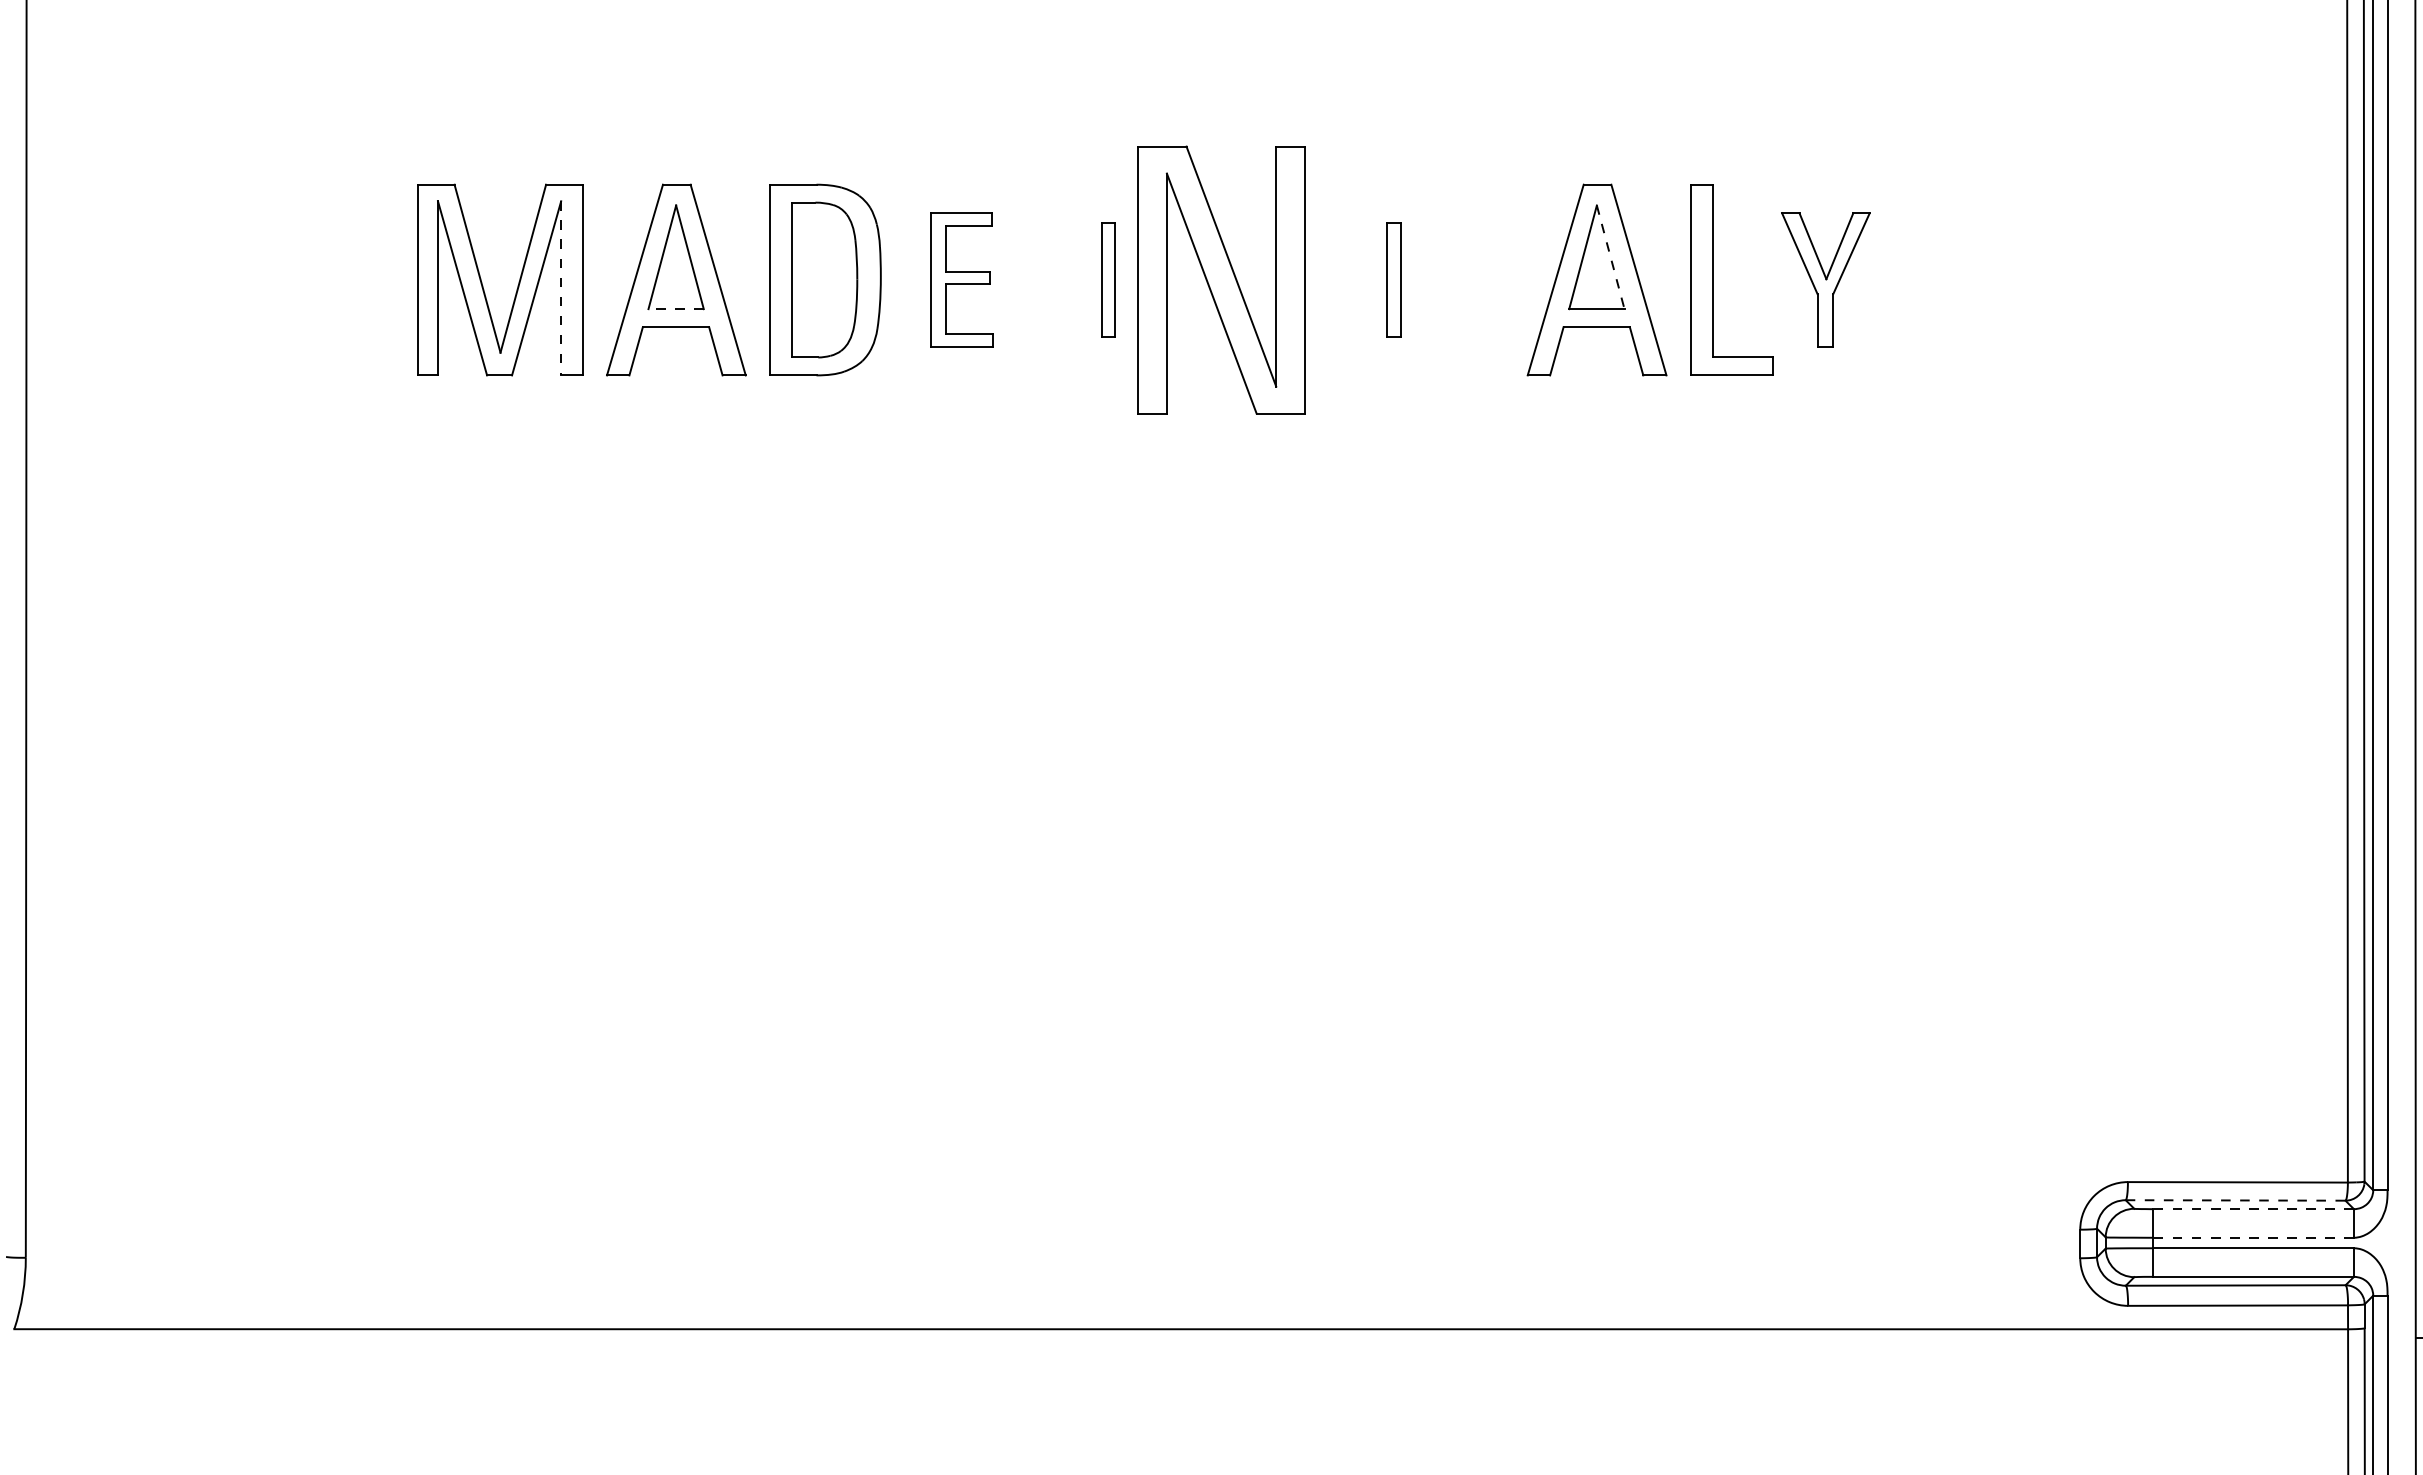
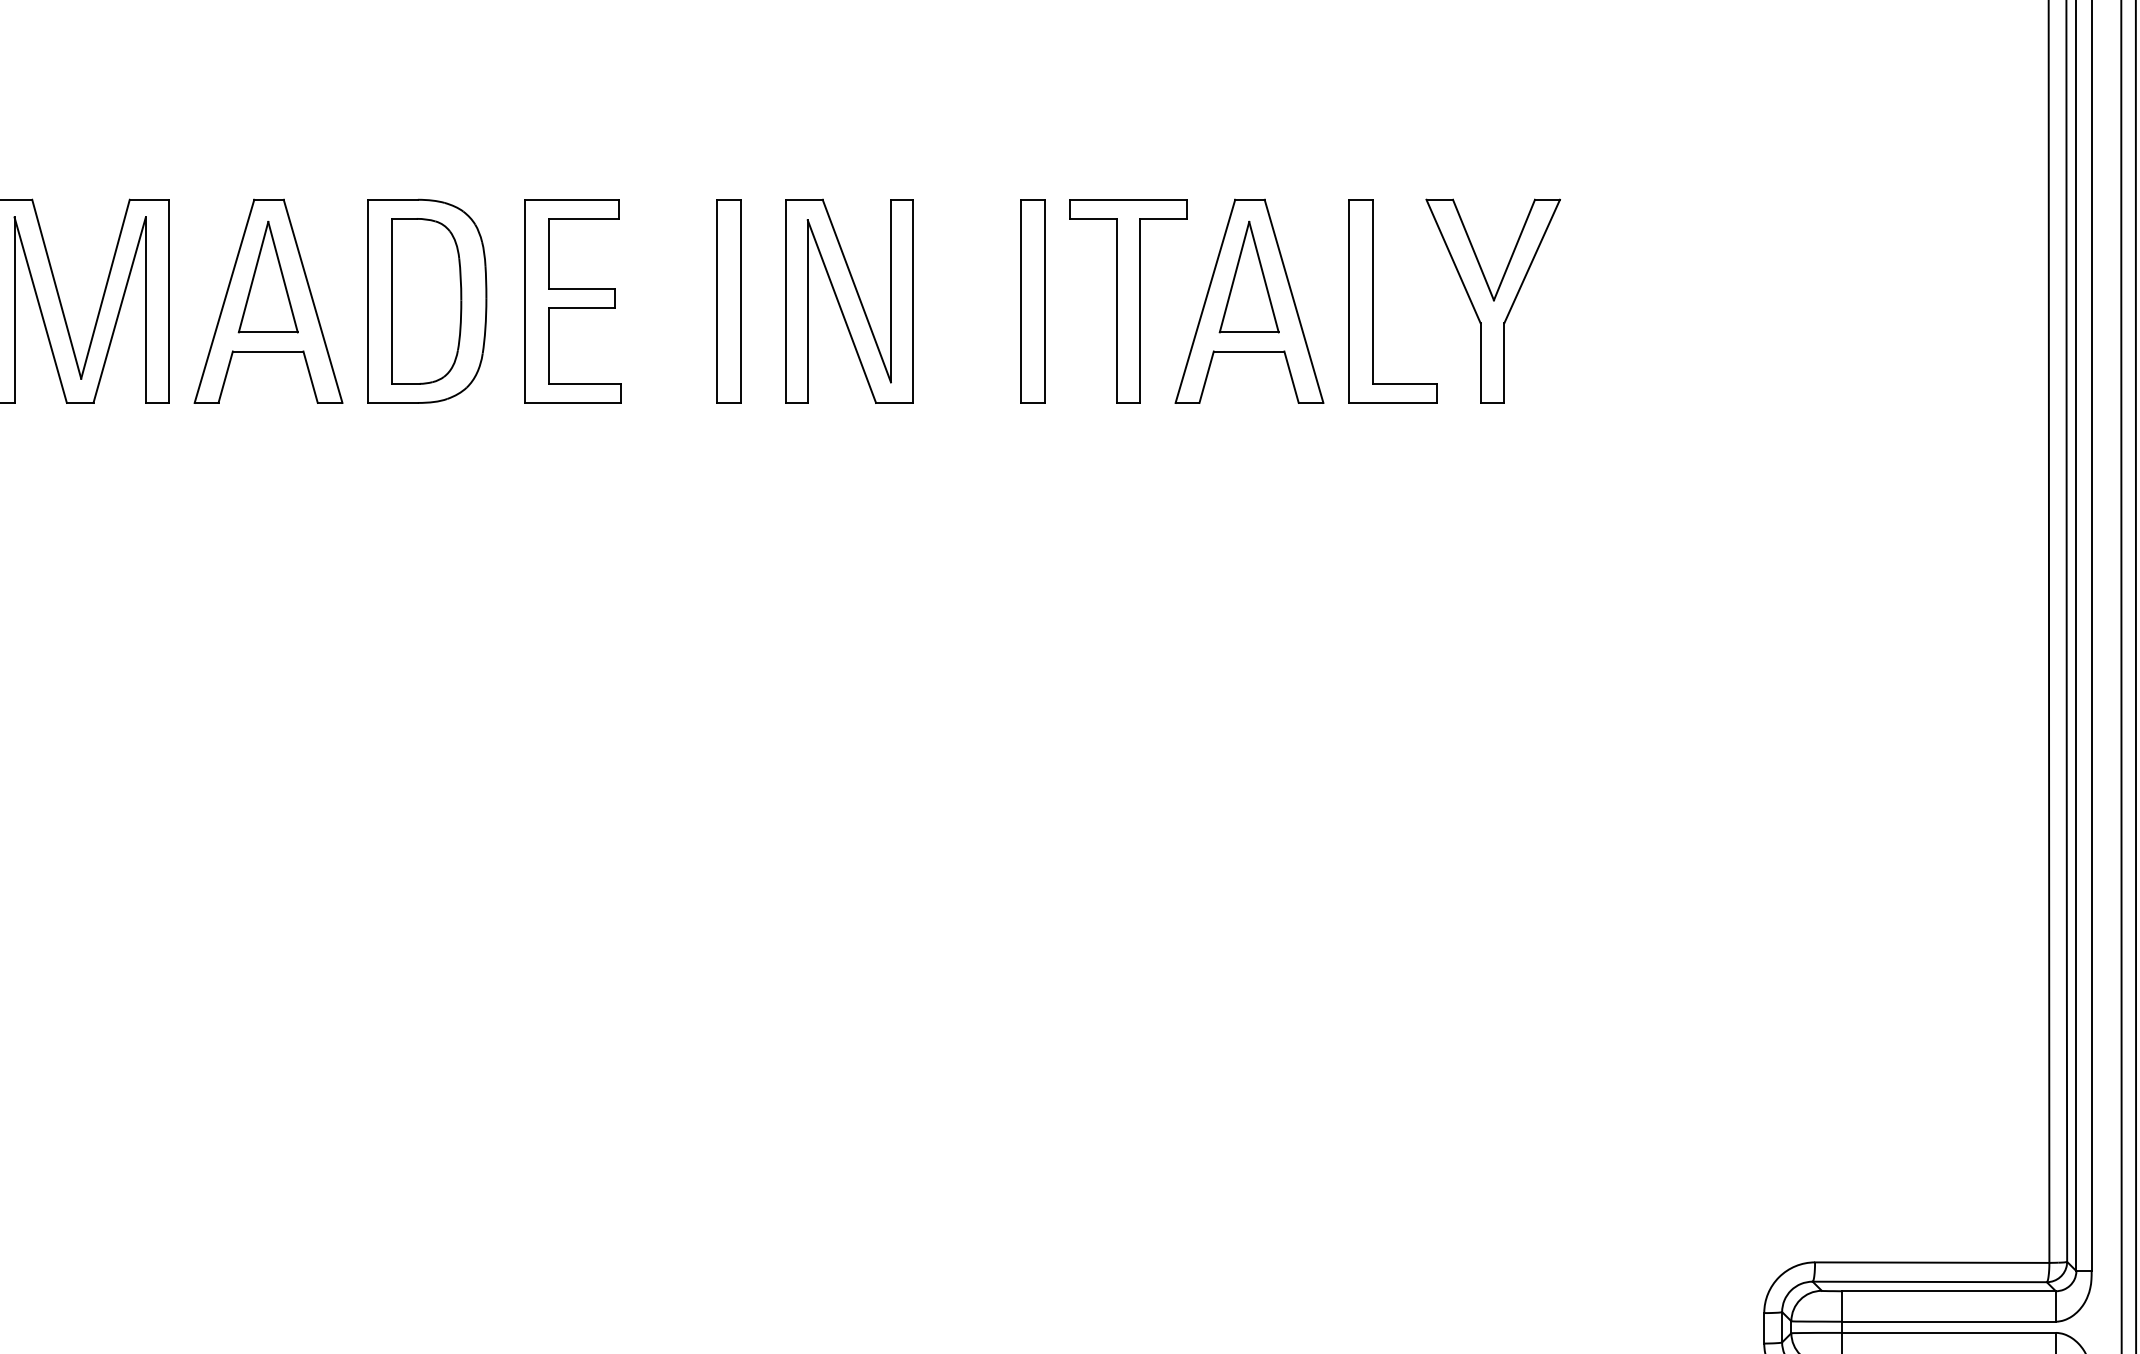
line: (1610, 257) -> (1263, 277), dashed -> solid
part: (961, 279) -> (572, 300), size x1.43
part: (1108, 279) -> (728, 300), size x1.67
part: (1221, 279) -> (849, 300), size x0.71
part: (1393, 279) -> (1032, 300), size x1.67
part: (1483, 279) -> (1128, 300), added
part: (1825, 279) -> (1492, 300), size x1.43
line: (561, 288) -> (146, 310), dashed -> solid
line: (676, 309) -> (268, 332), dashed -> solid
line: (2235, 1200) -> (1929, 1282), dashed -> solid
line: (2253, 1209) -> (1948, 1291), dashed -> solid
line: (2253, 1237) -> (1948, 1321), dashed -> solid

